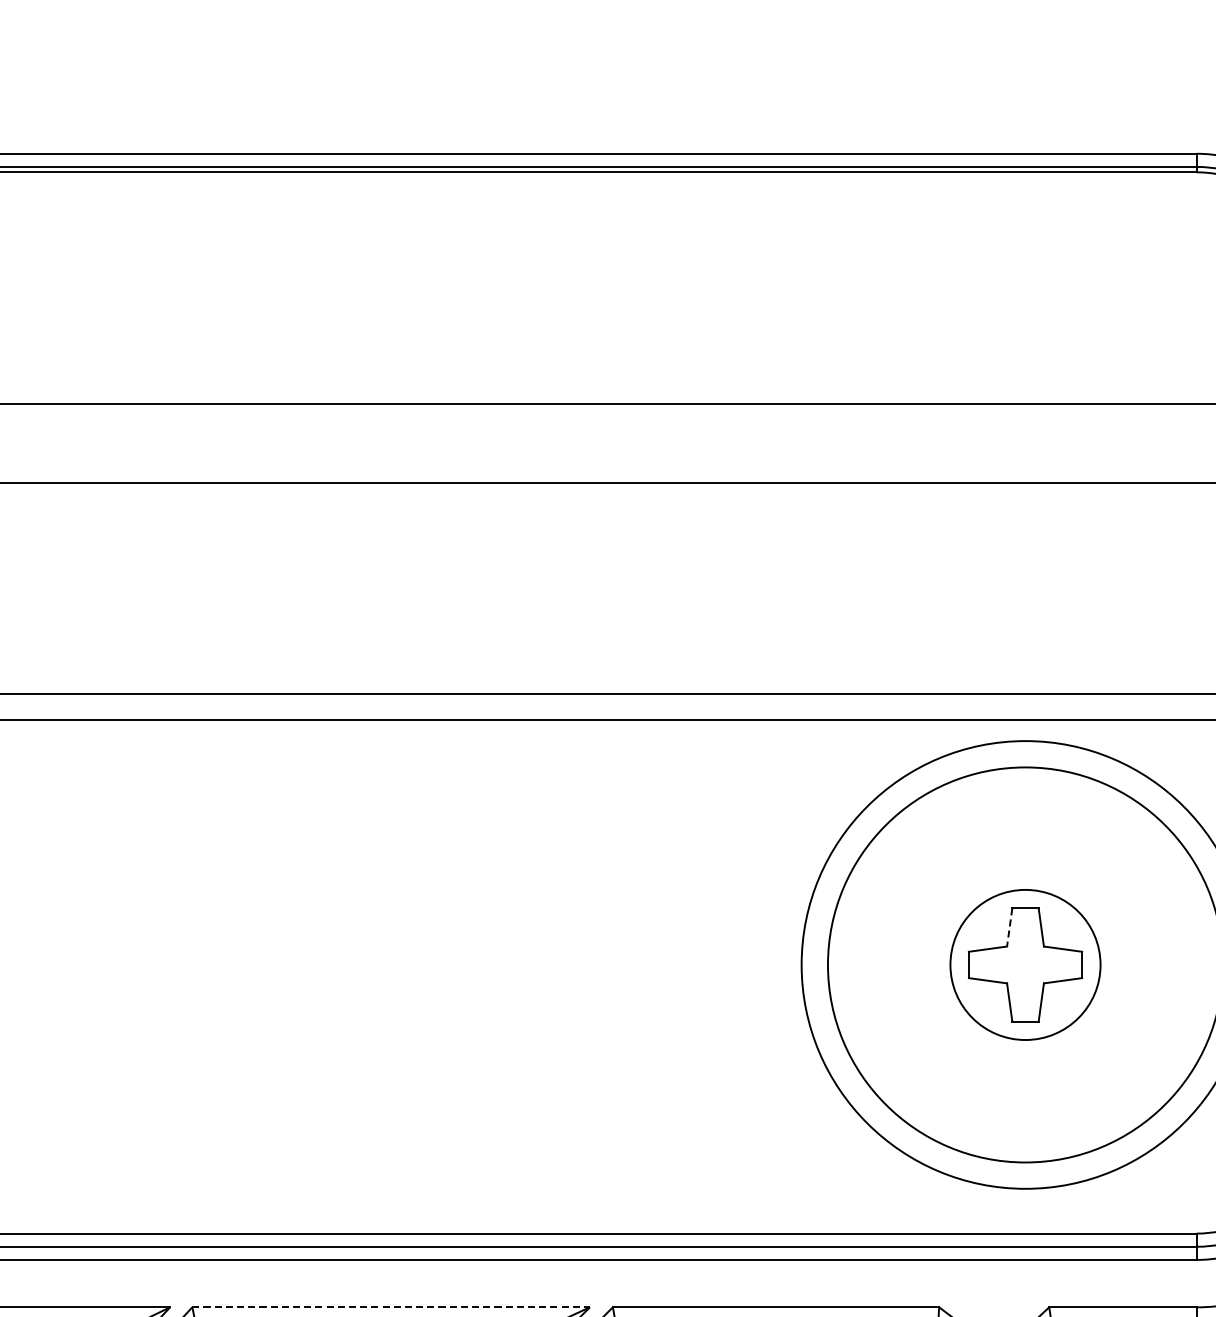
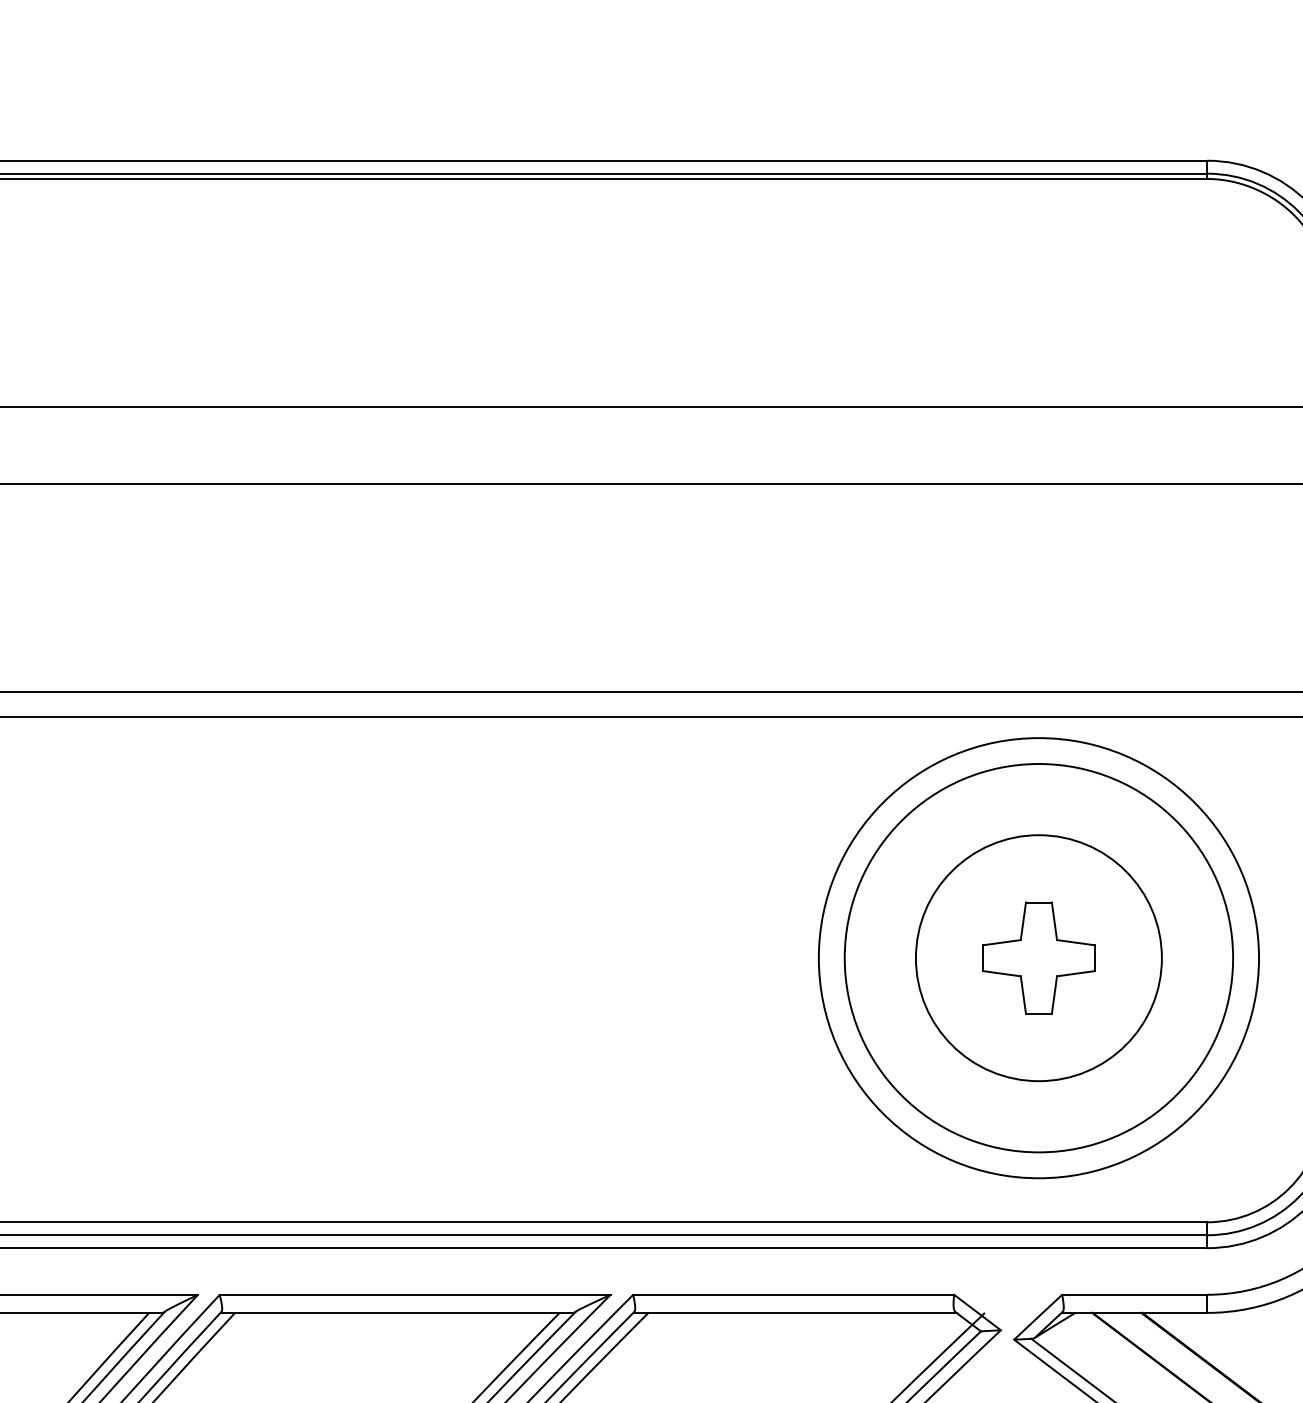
line: (1009, 927) -> (1023, 921), dashed -> solid
circle: (1025, 965) -> (1038, 958), size x1.67
line: (391, 1307) -> (415, 1294), dashed -> solid

